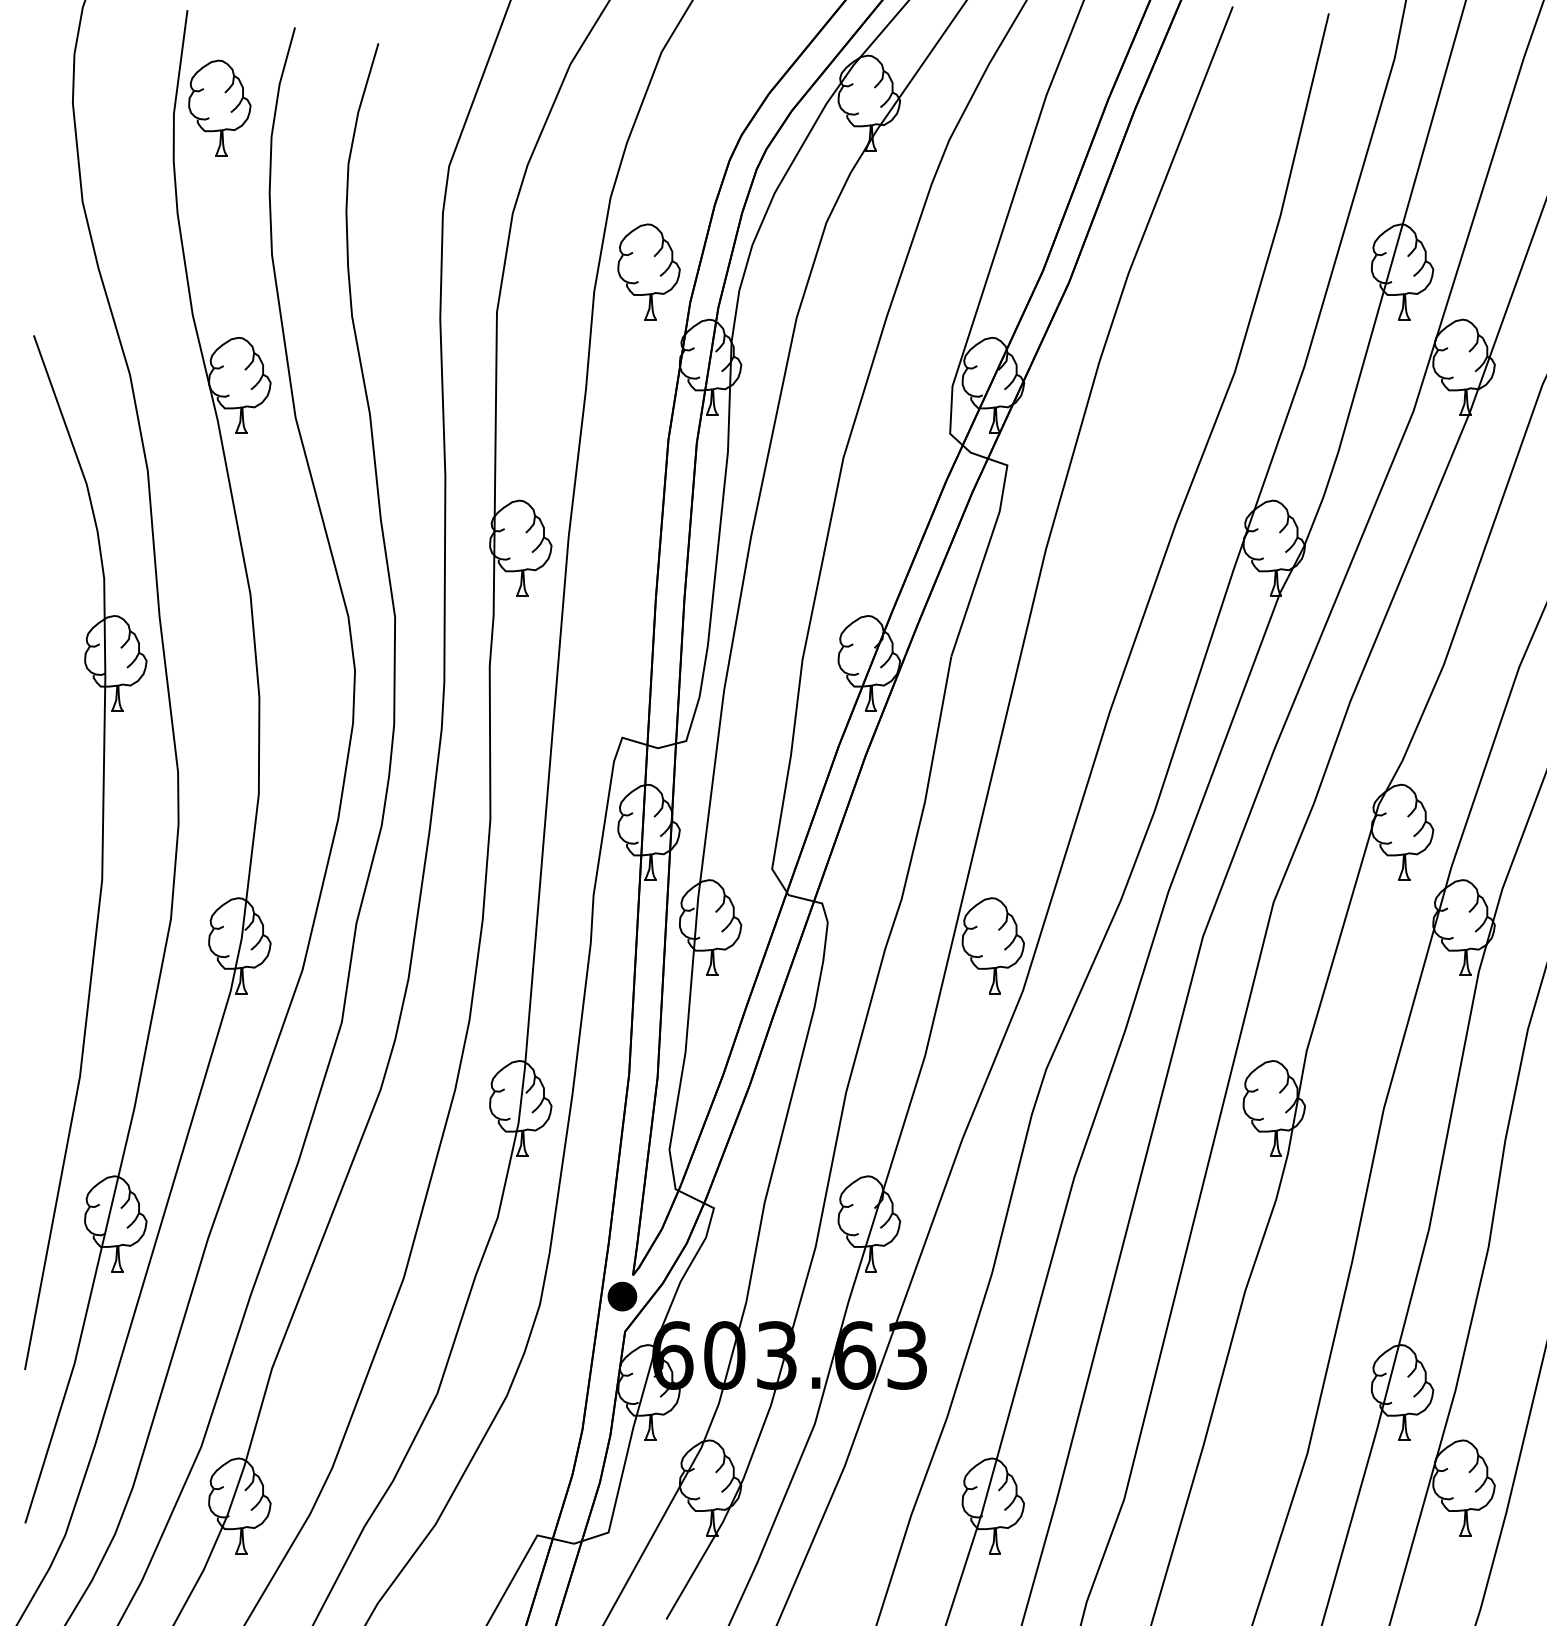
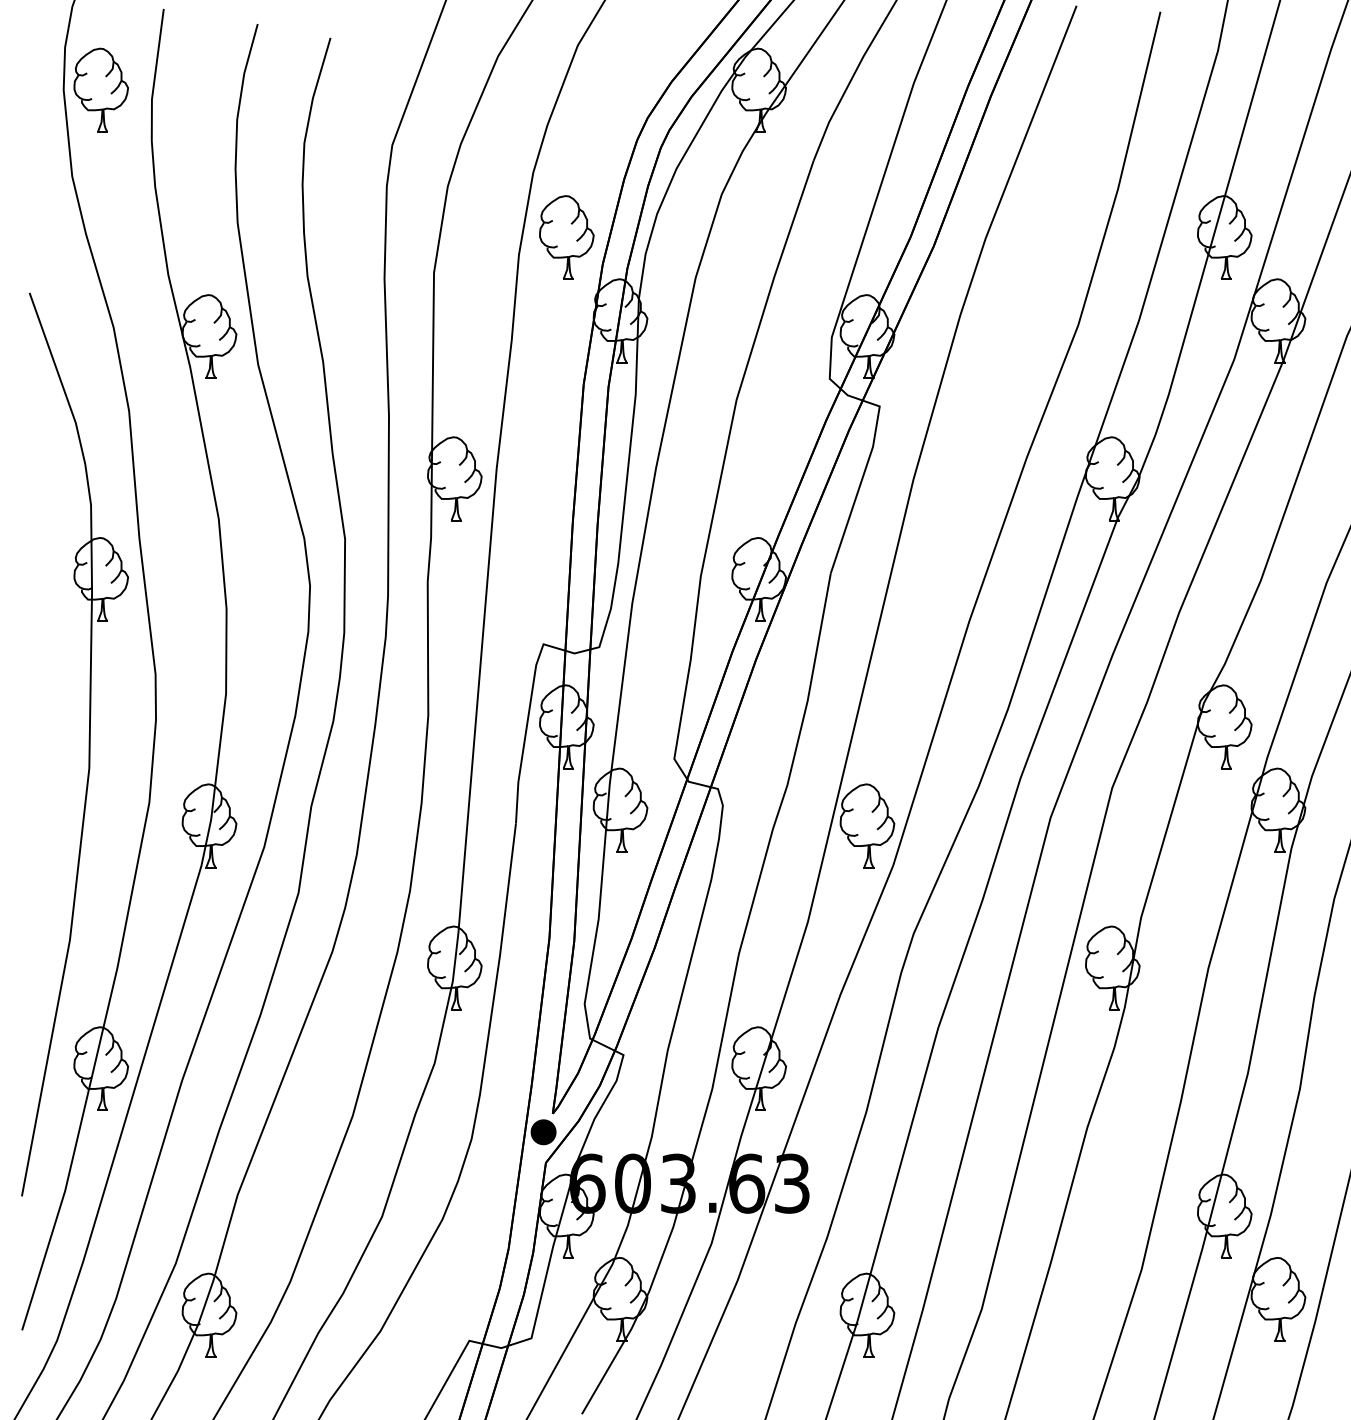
part: (219, 107) -> (100, 89), moved

